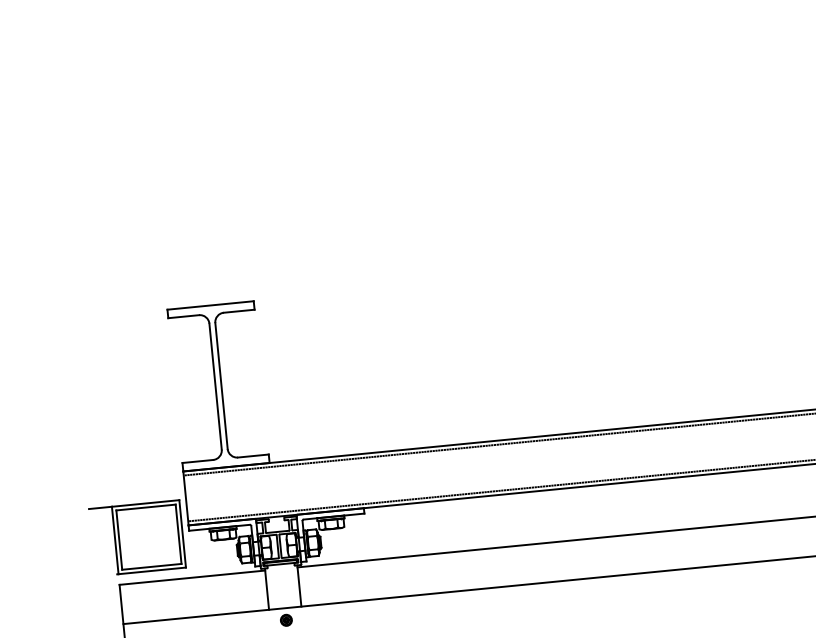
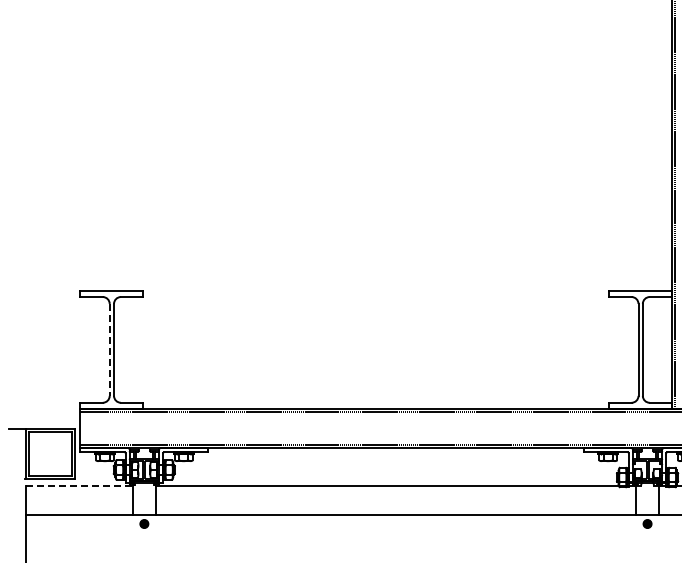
line: (215, 386) -> (109, 349), solid -> dashed
line: (192, 577) -> (79, 486), solid -> dashed

